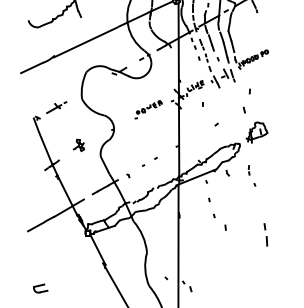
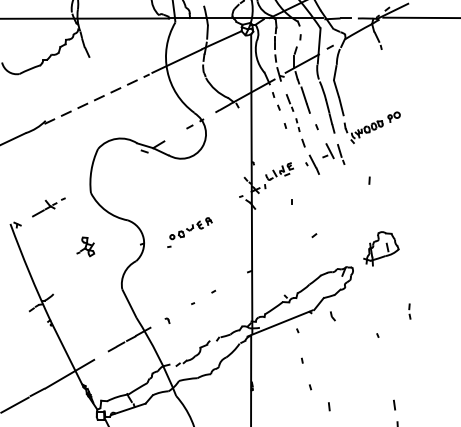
line: (86, 42) -> (98, 99), solid -> dashed
part: (148, 109) -> (189, 232), moved
line: (243, 109) -> (358, 210), removed
part: (78, 145) -> (85, 247), moved
part: (248, 170) -> (408, 311), moved

